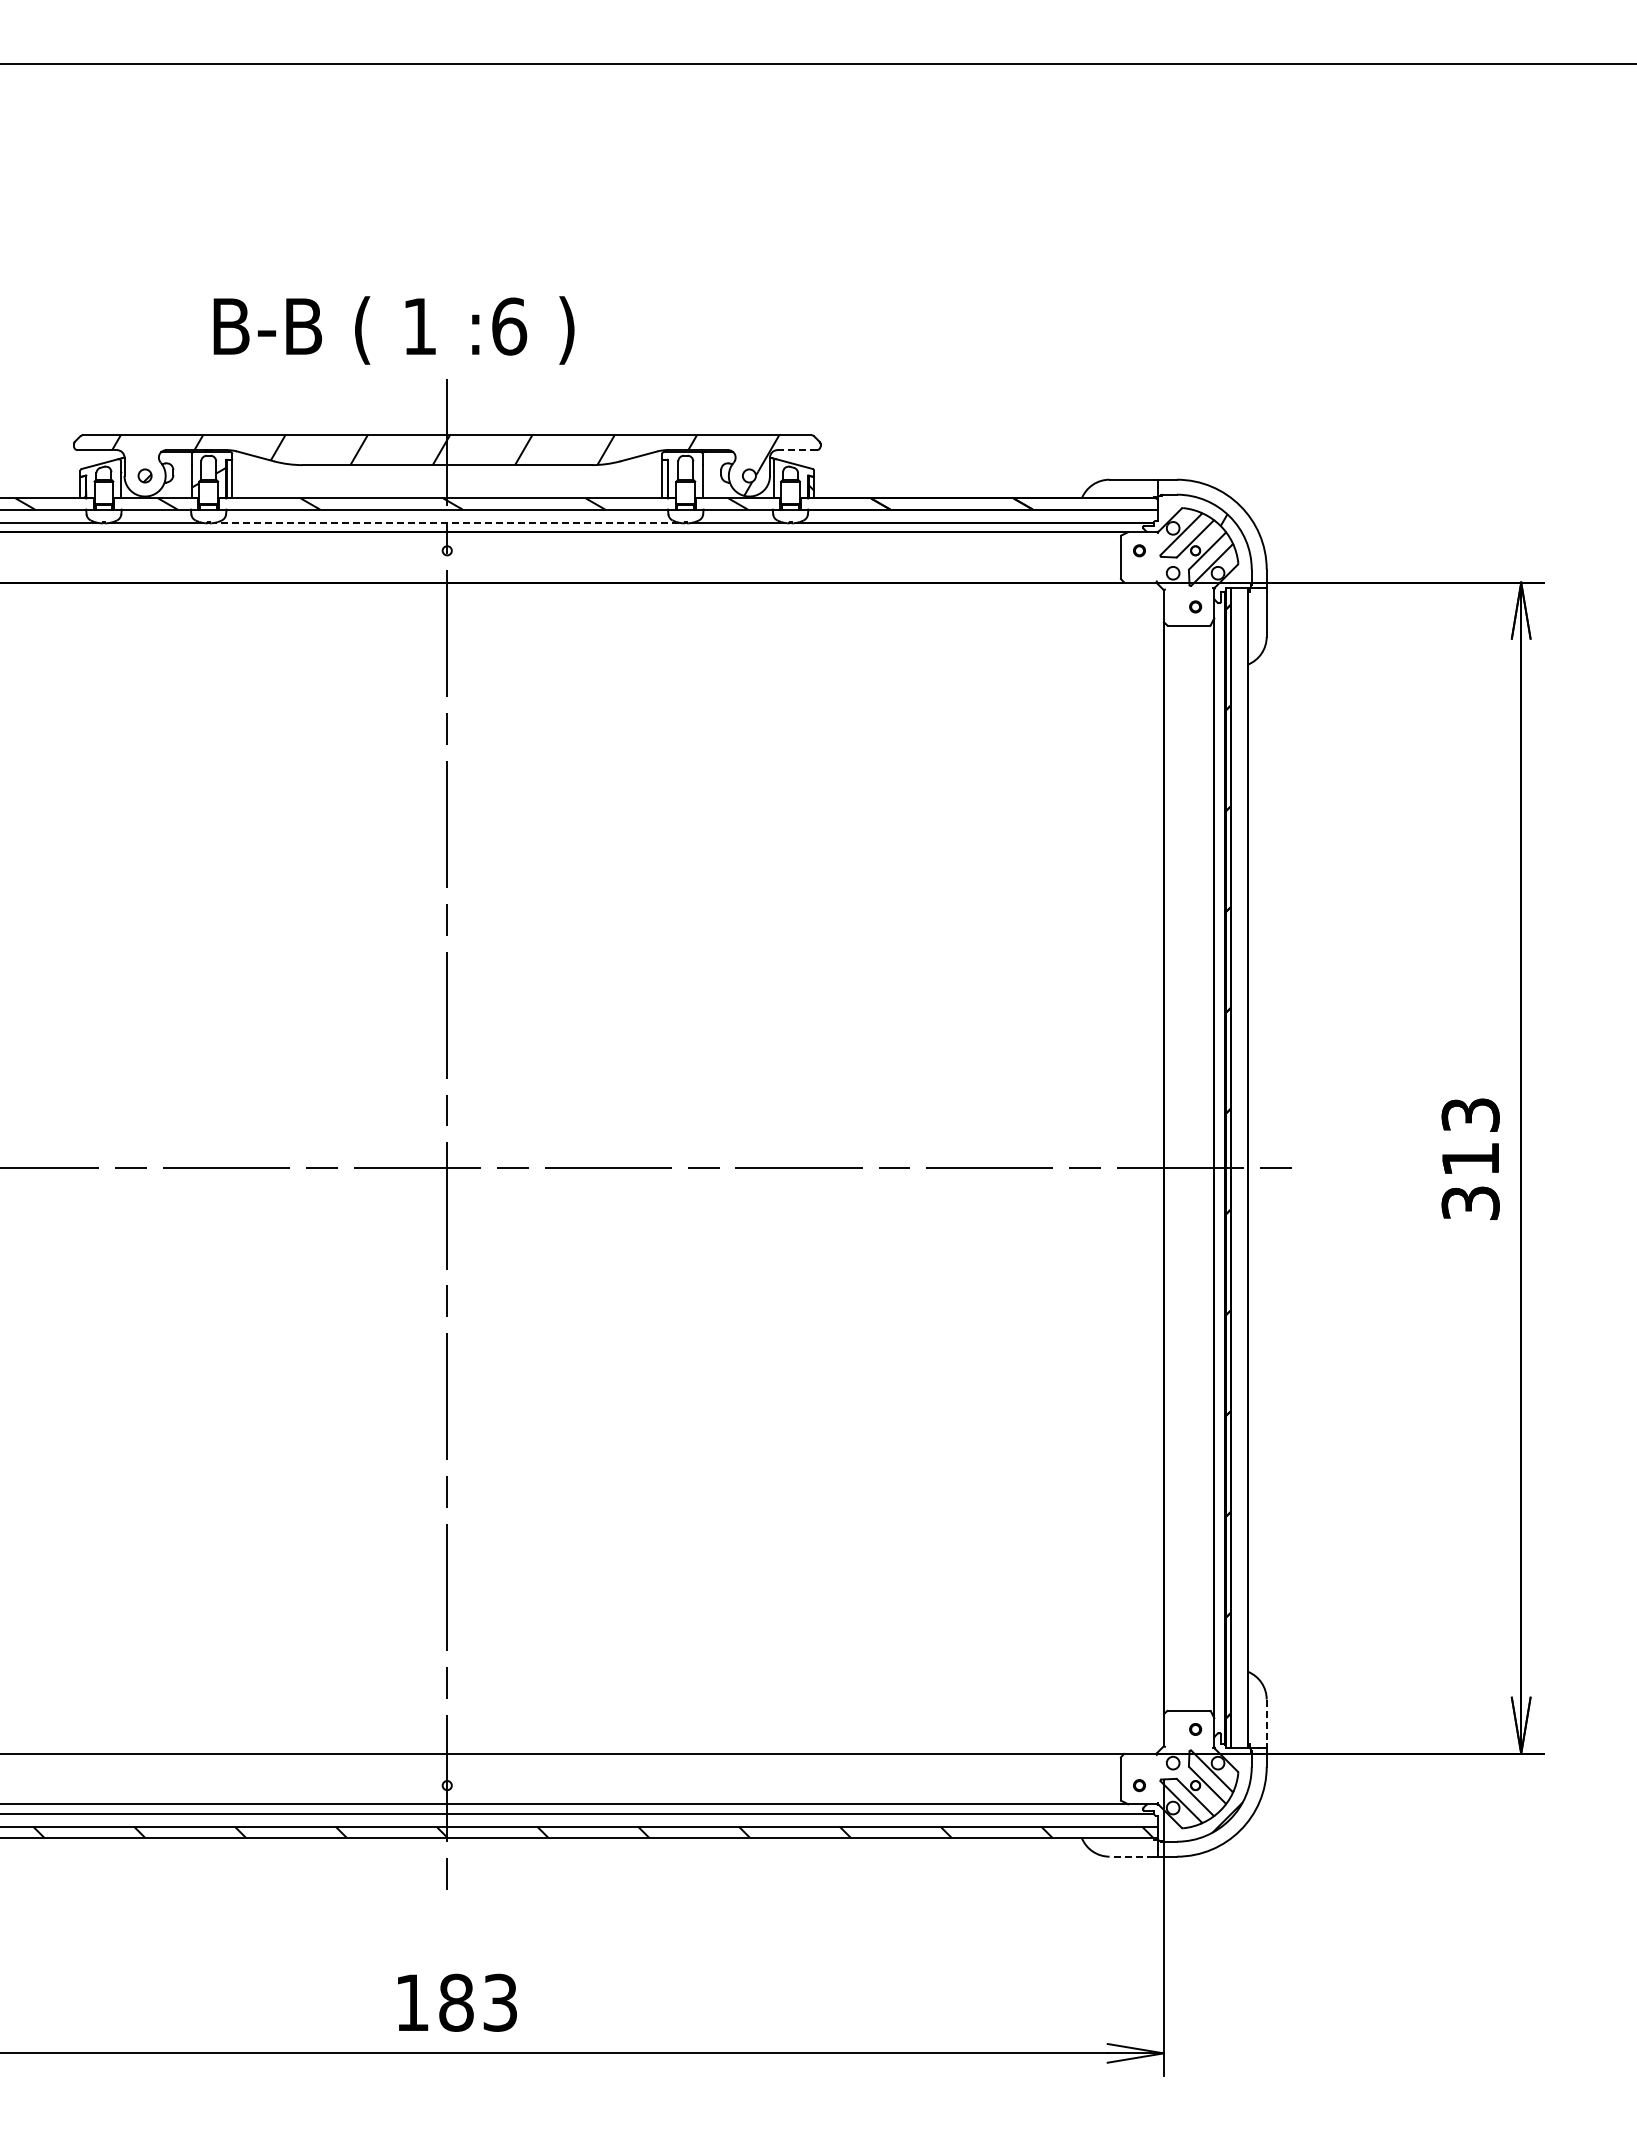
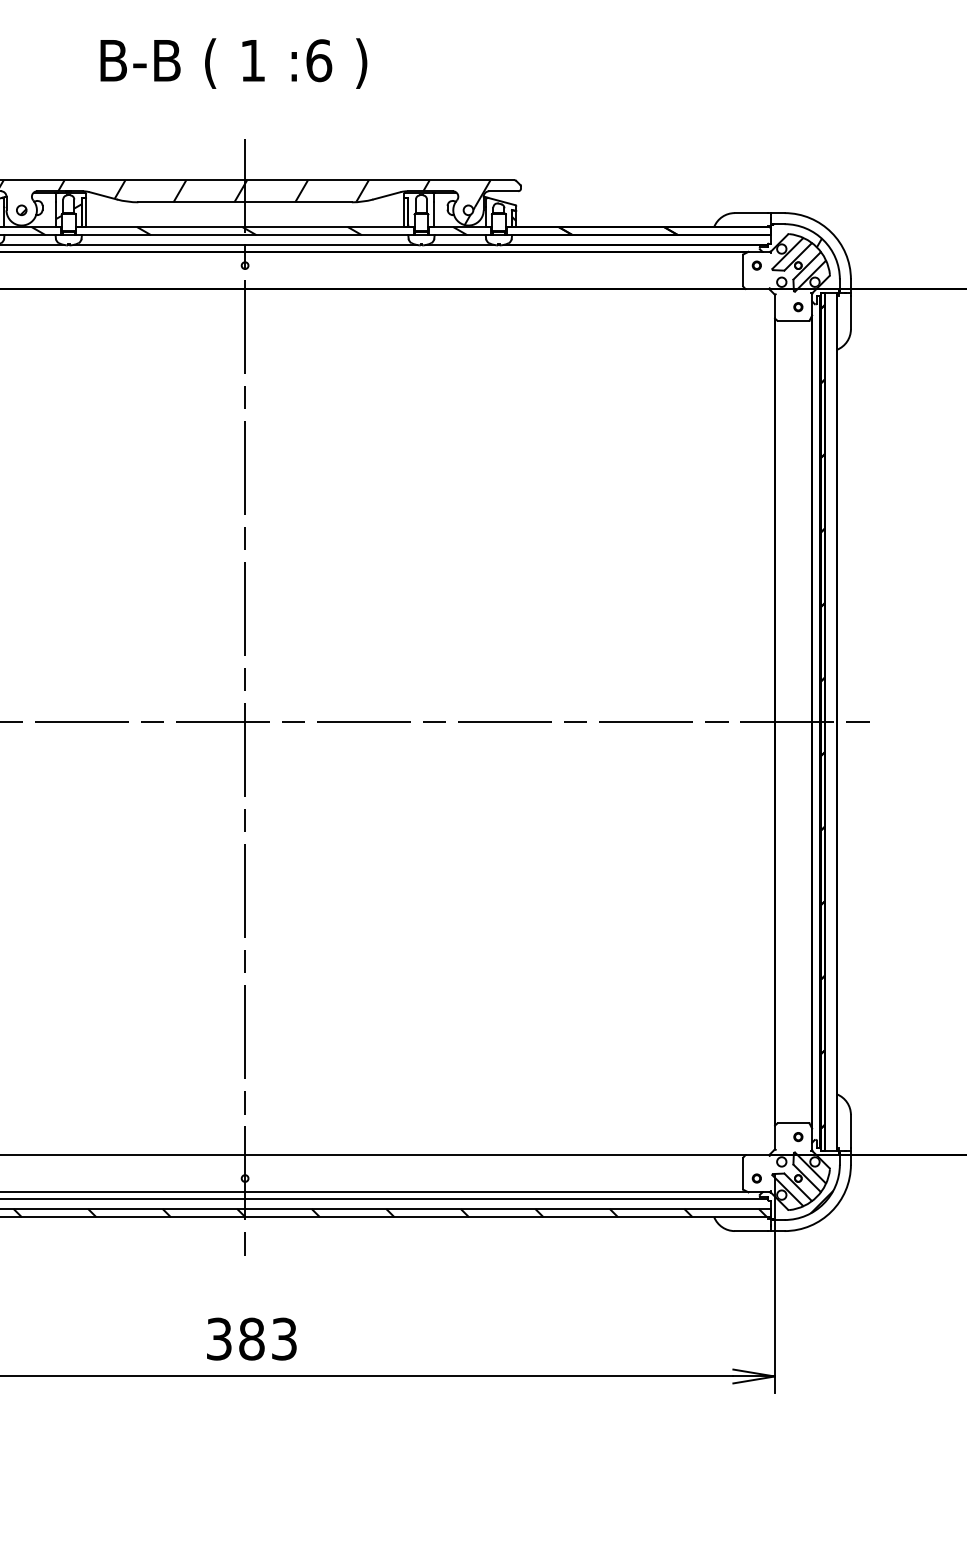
text: (393, 330) -> (233, 63), moved
line: (797, 450) -> (504, 191), dashed -> solid
line: (446, 522) -> (244, 244), dashed -> solid
line: (1266, 1722) -> (850, 1131), dashed -> solid
line: (1131, 1856) -> (750, 1230), dashed -> solid
text: (411, 2002) -> (218, 1338), 183 -> 383

